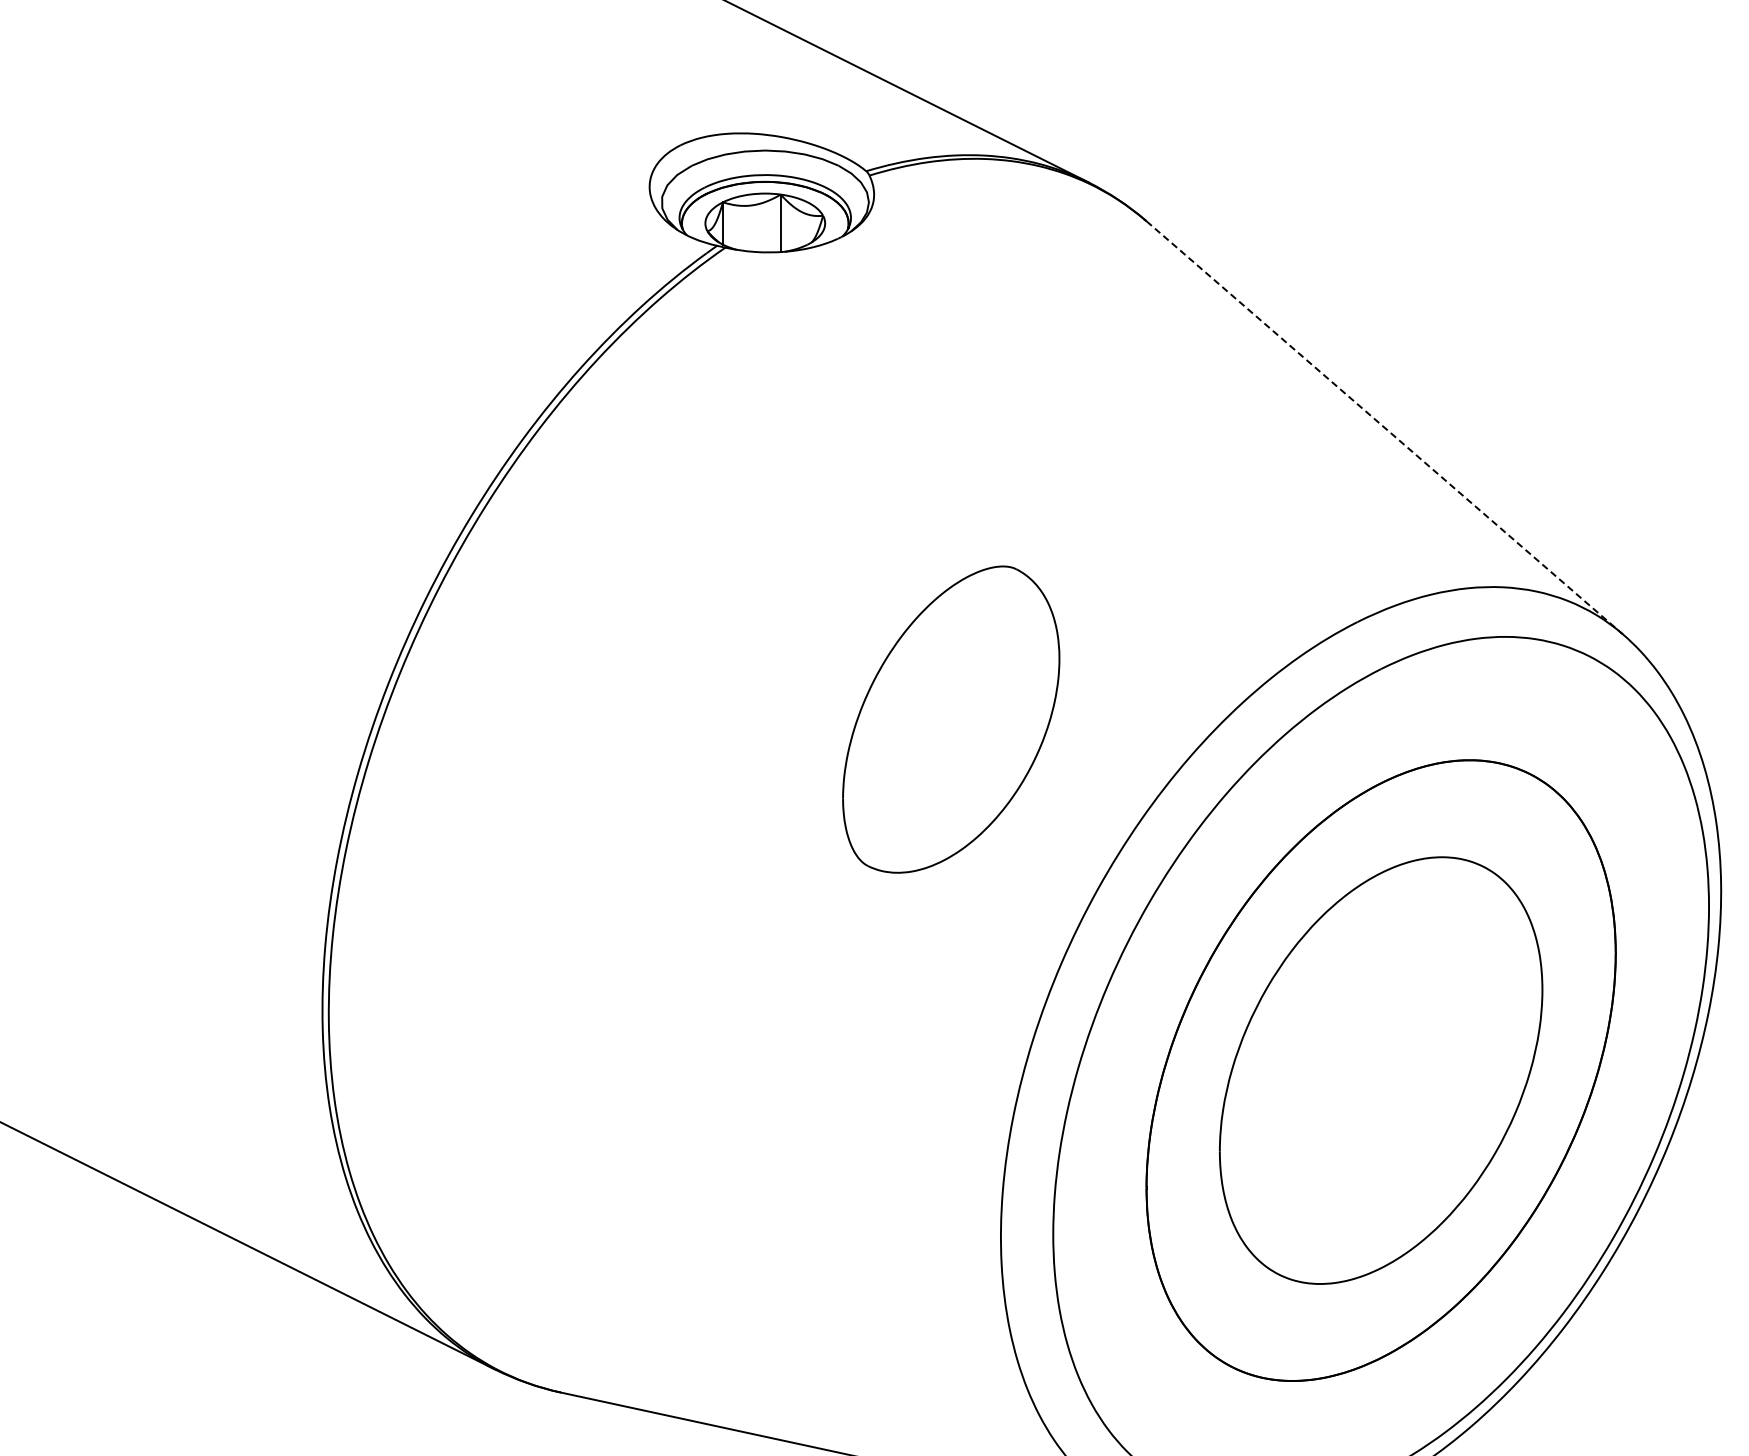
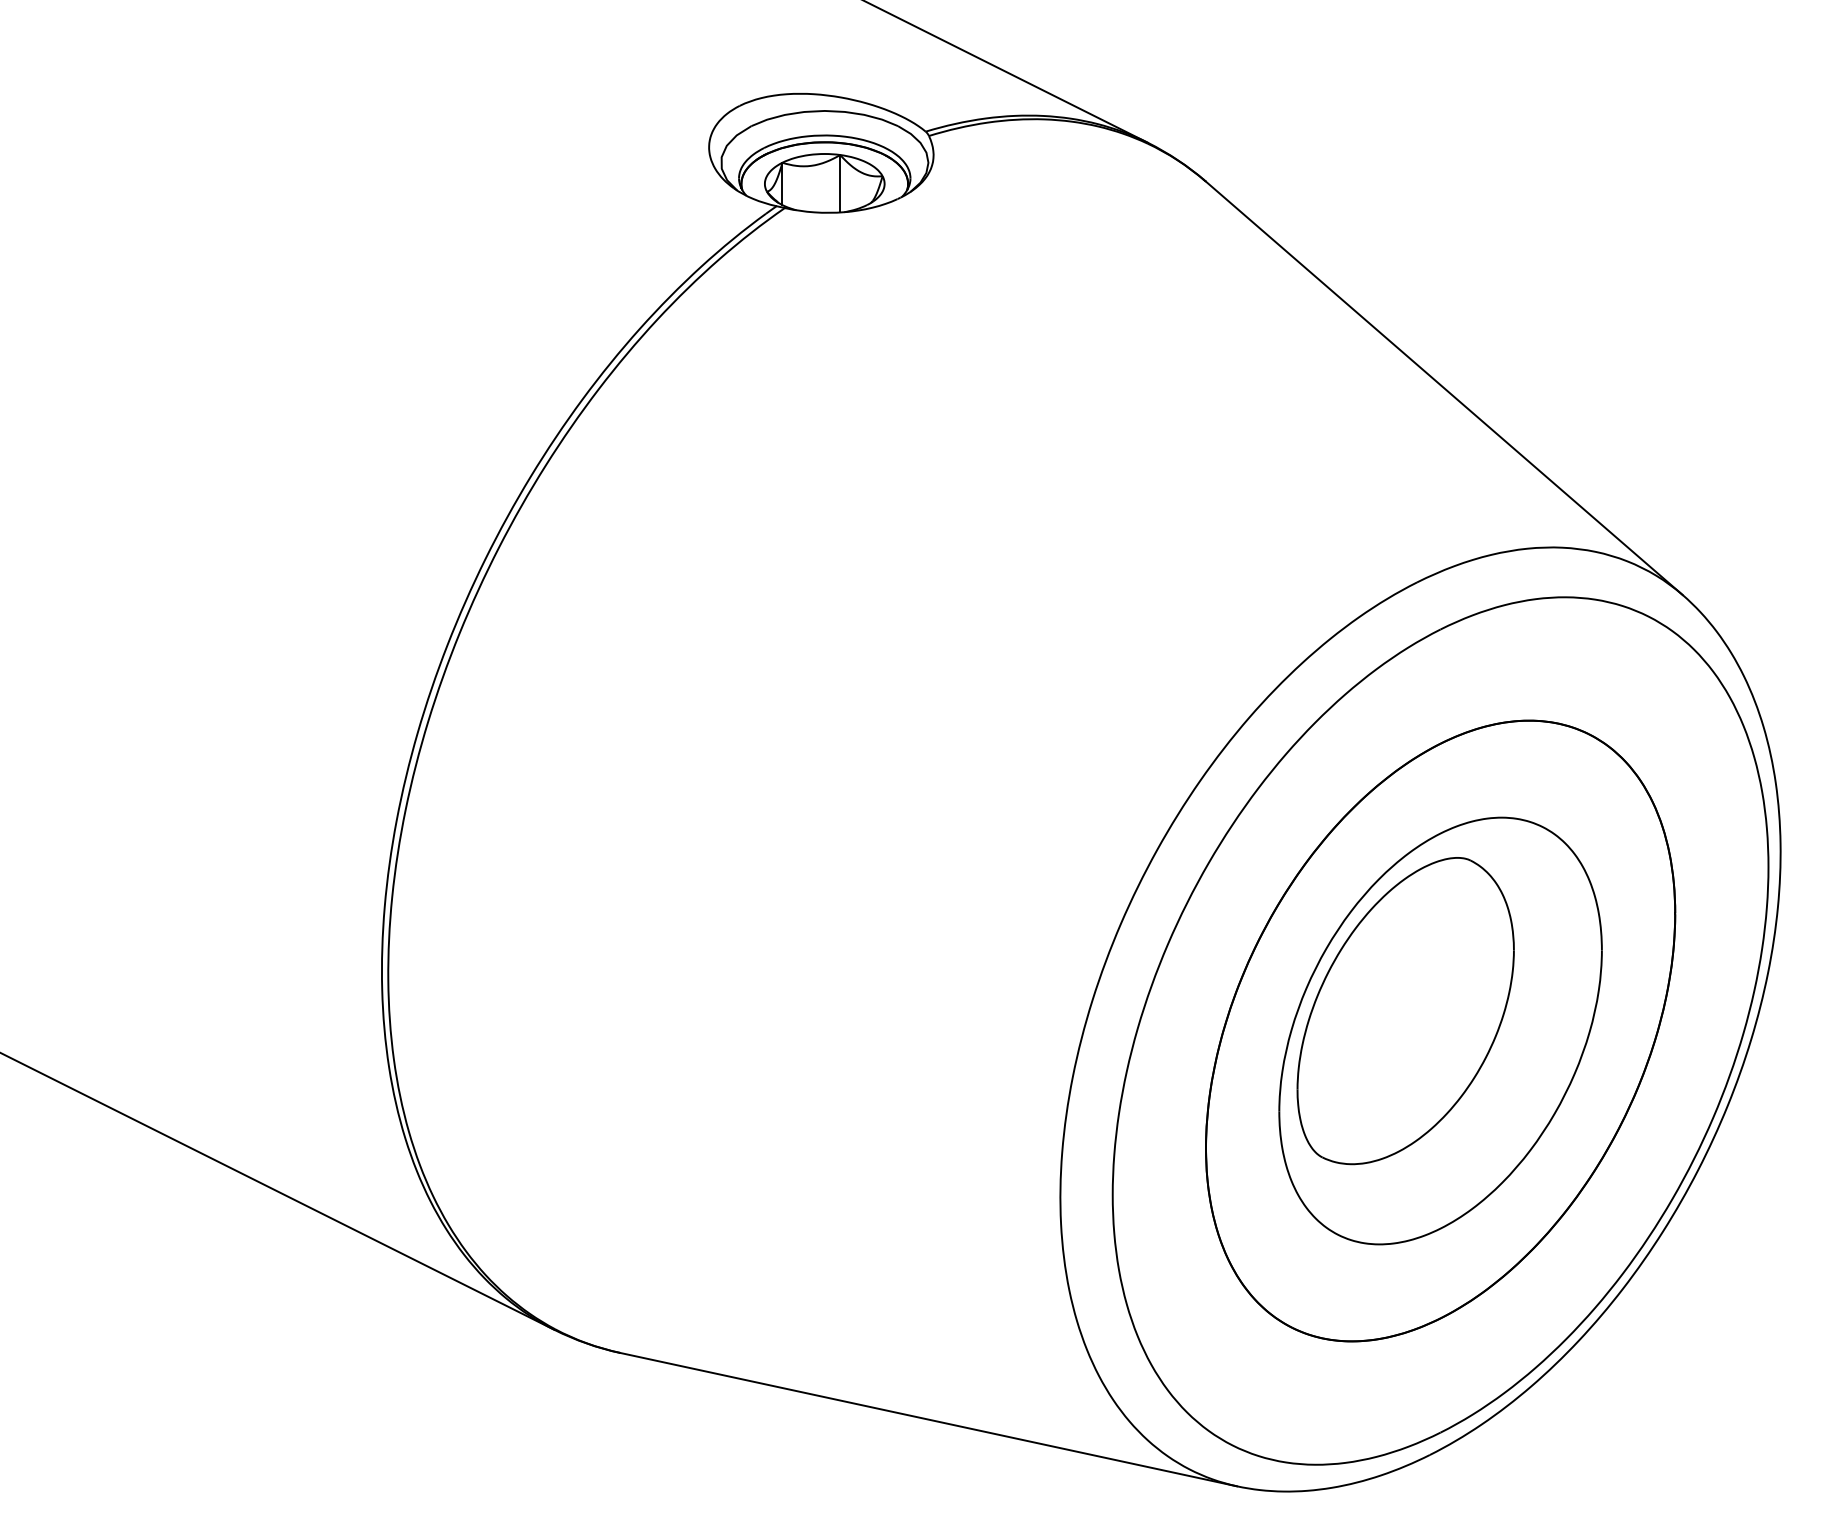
line: (1385, 428) -> (1444, 388), dashed -> solid
part: (951, 720) -> (1405, 1011), moved

